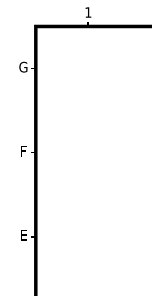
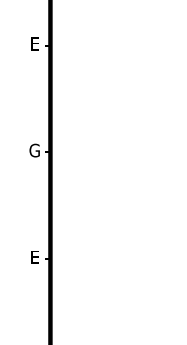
text: (23, 66) -> (34, 43), G -> E
text: (23, 150) -> (34, 149), F -> G

